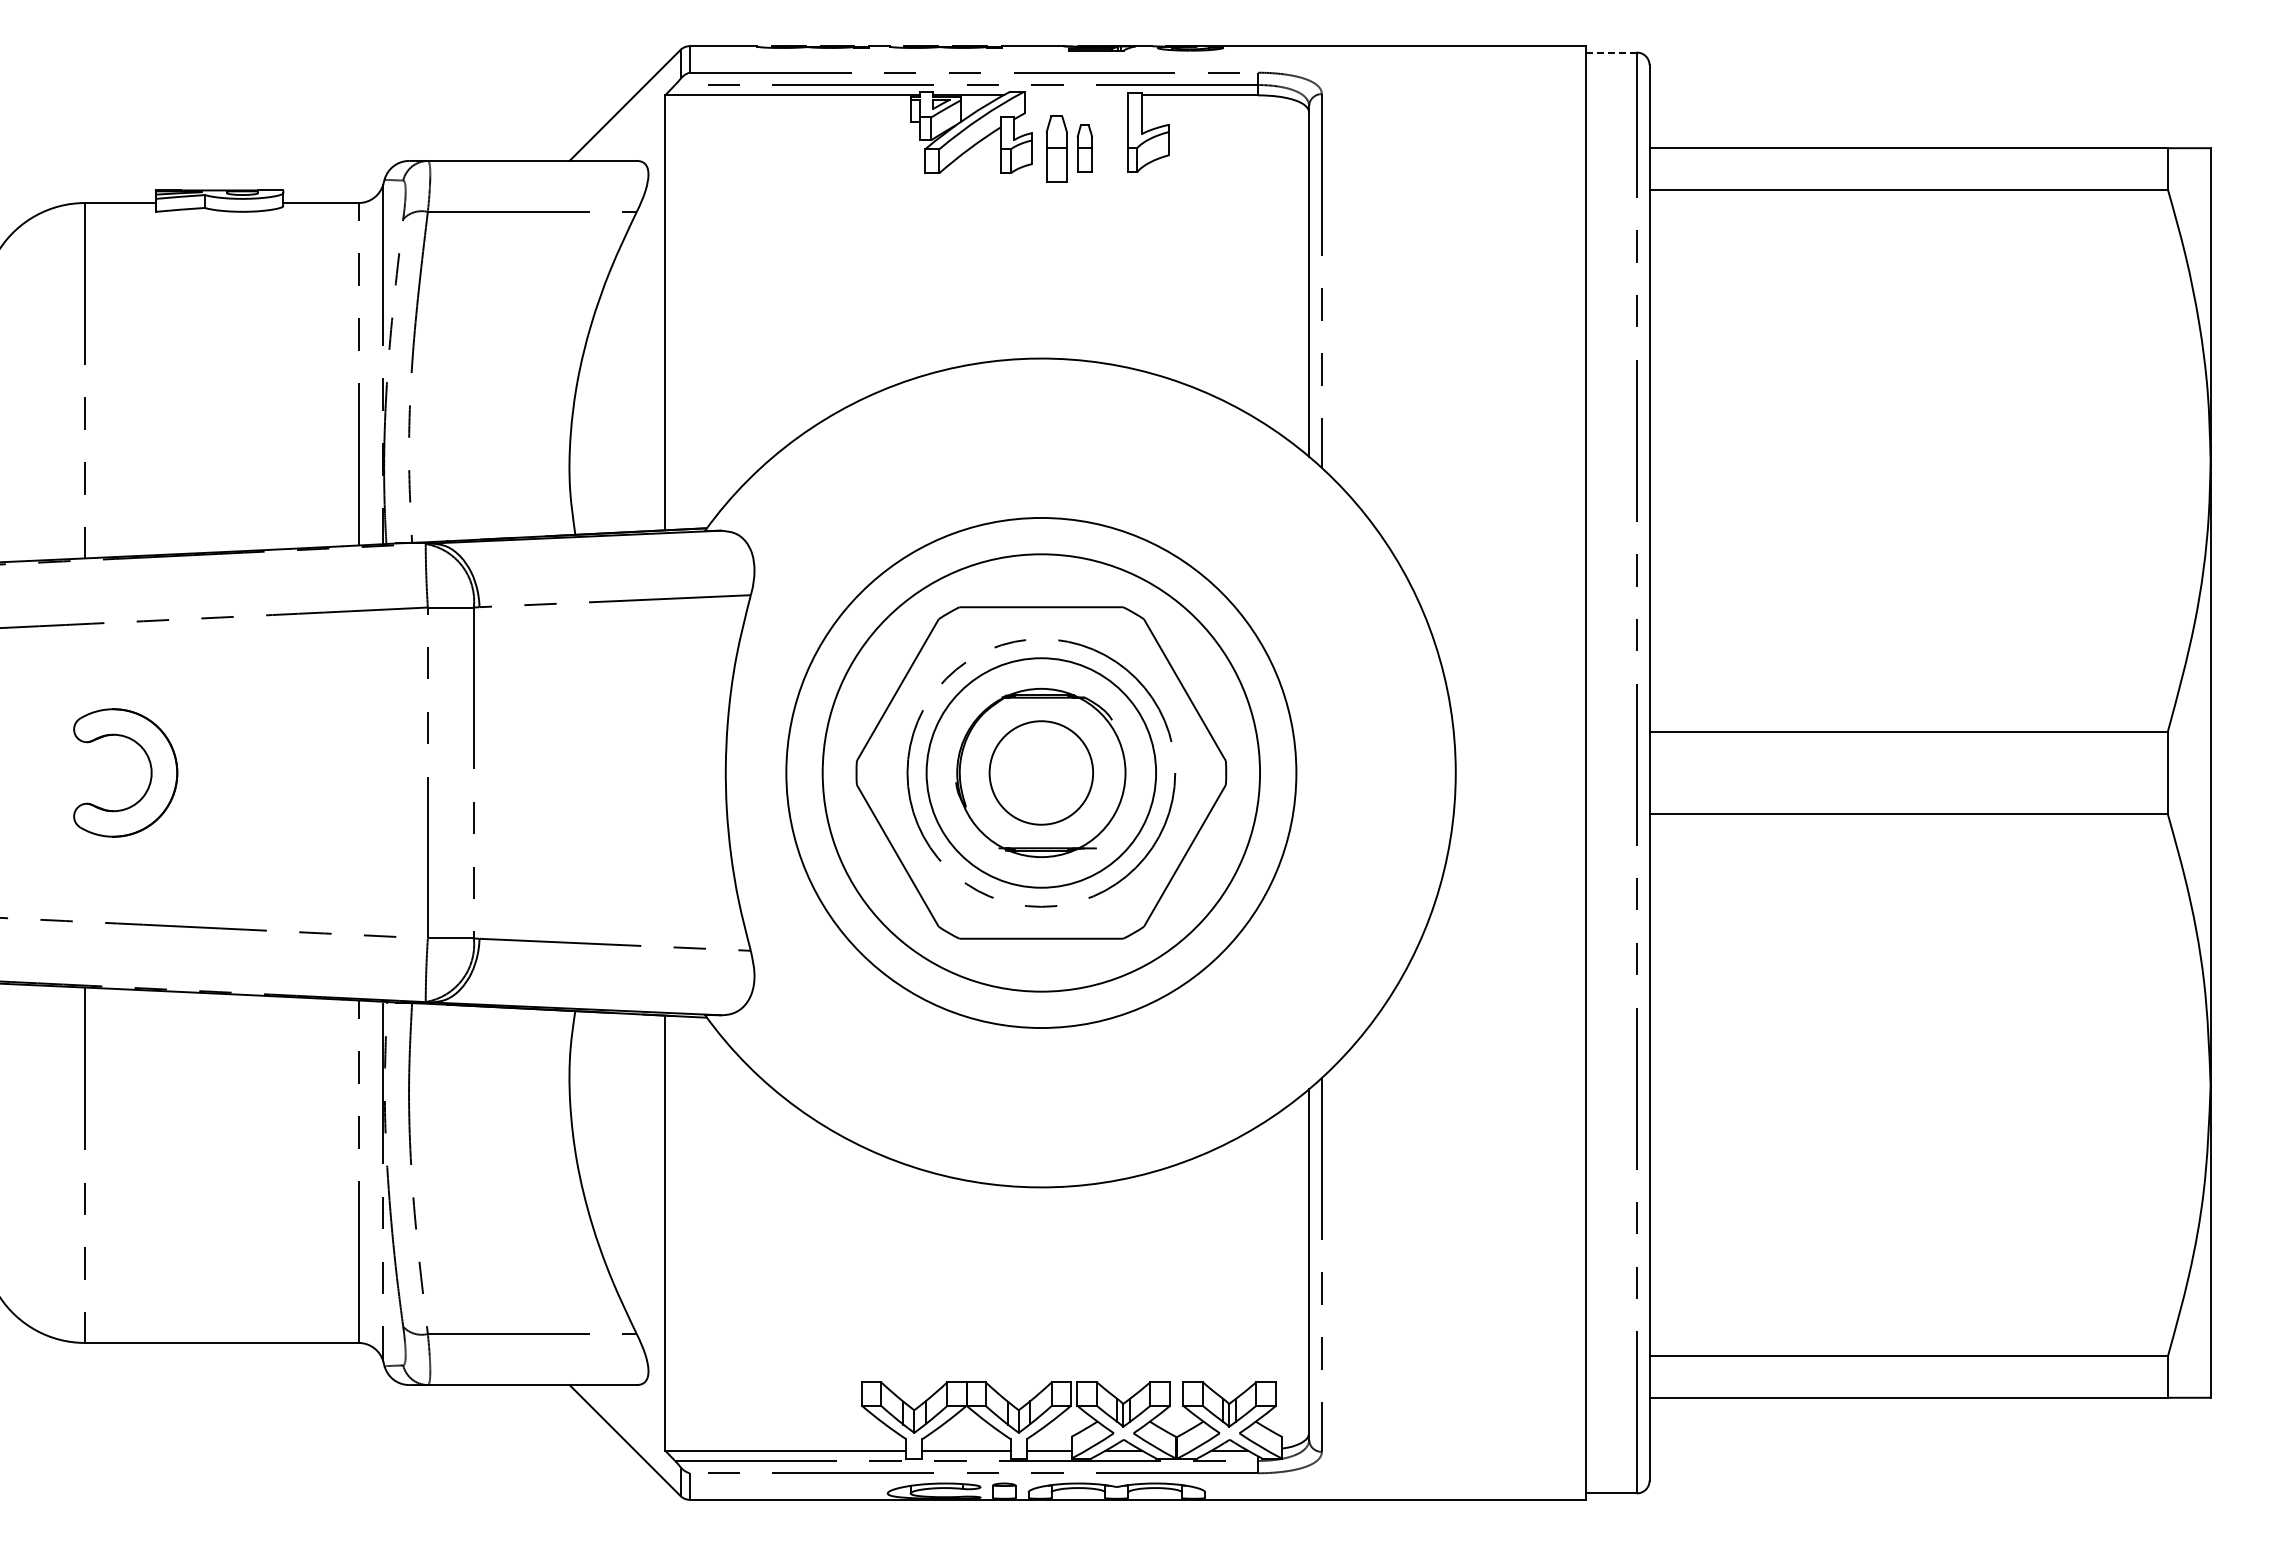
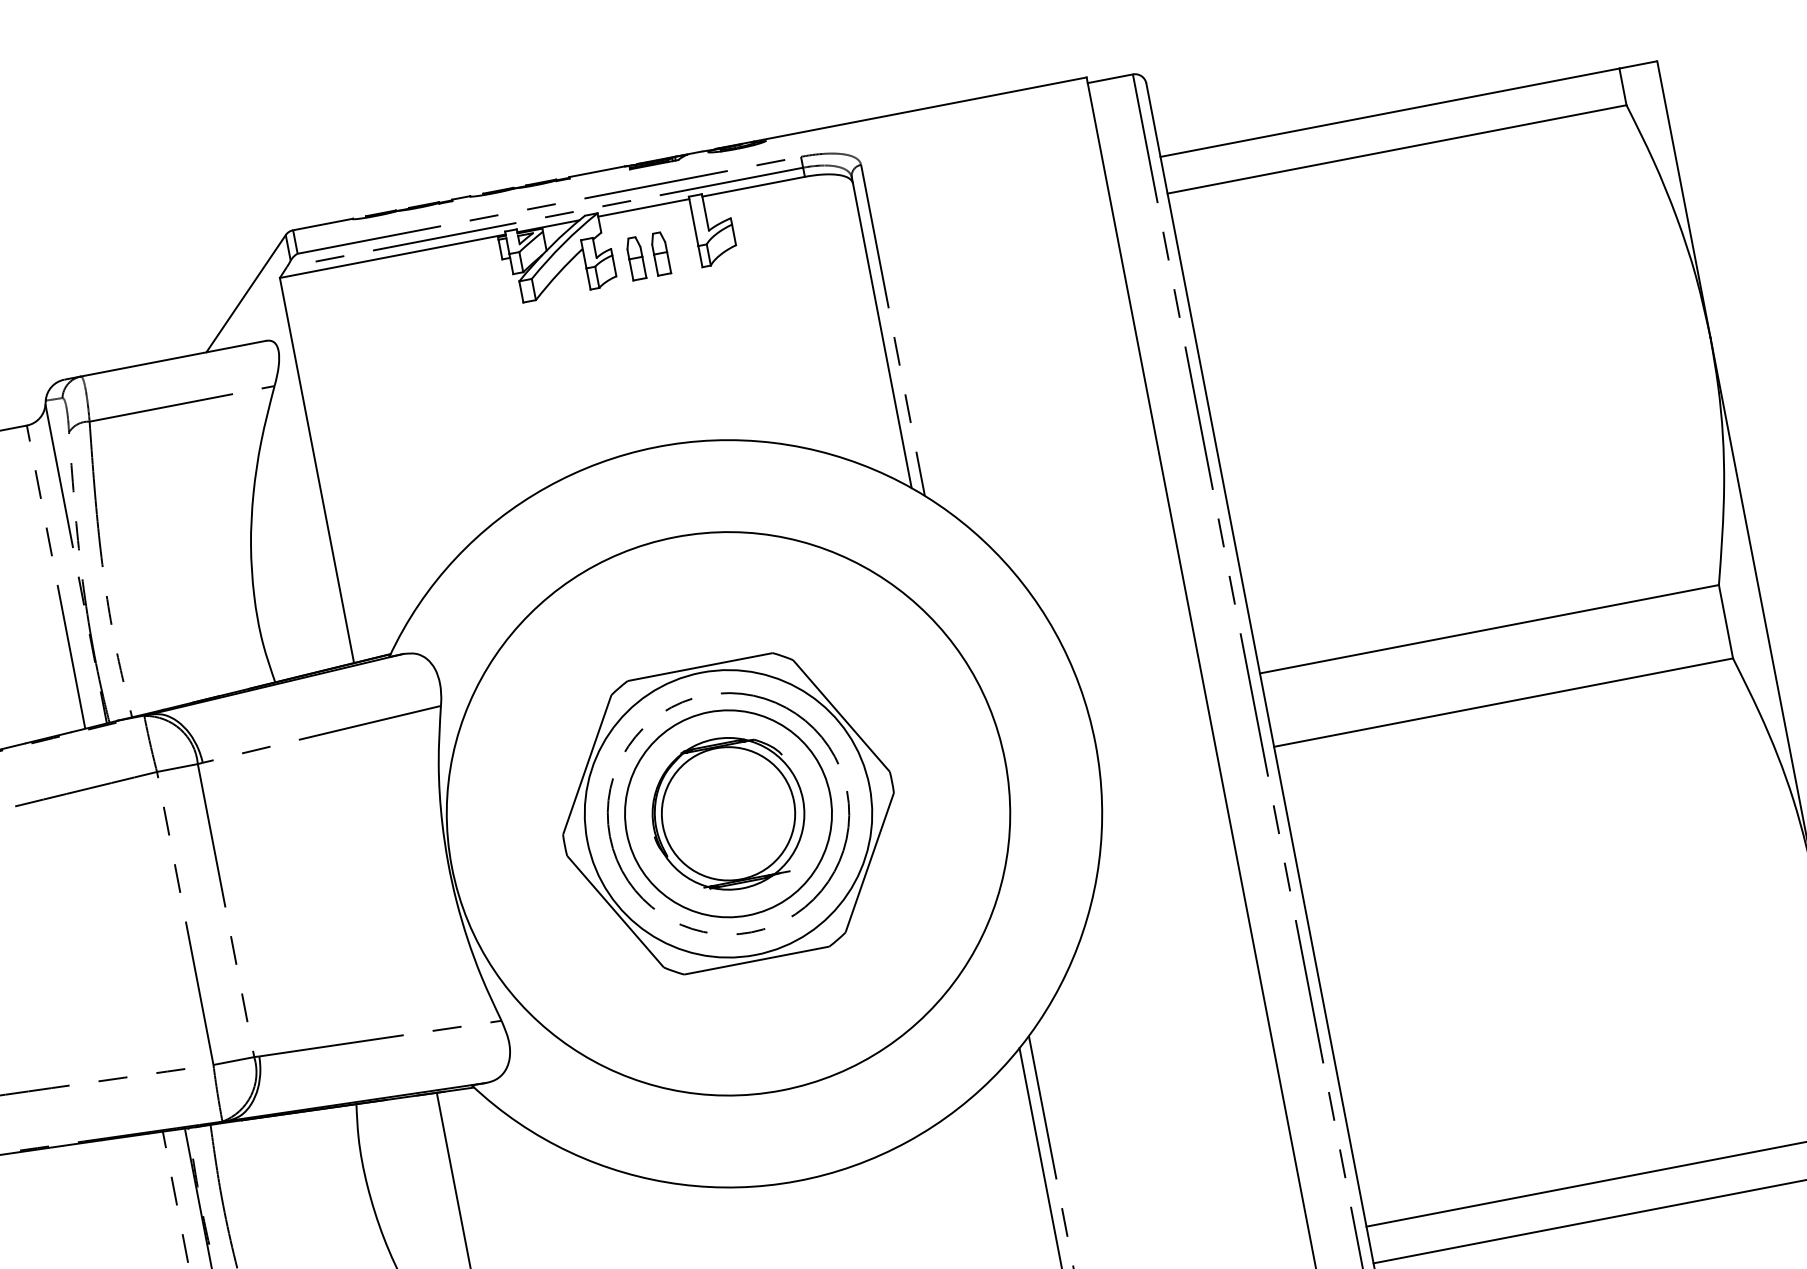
line: (1611, 52) -> (1110, 78), dashed -> solid
line: (1075, 95) -> (643, 208), added
part: (1057, 148) -> (636, 258), size x0.71
circle: (1040, 772) -> (727, 813), size x0.62
circle: (1040, 772) -> (727, 813), size x1.43
circle: (1041, 772) -> (728, 813), size x1.43

